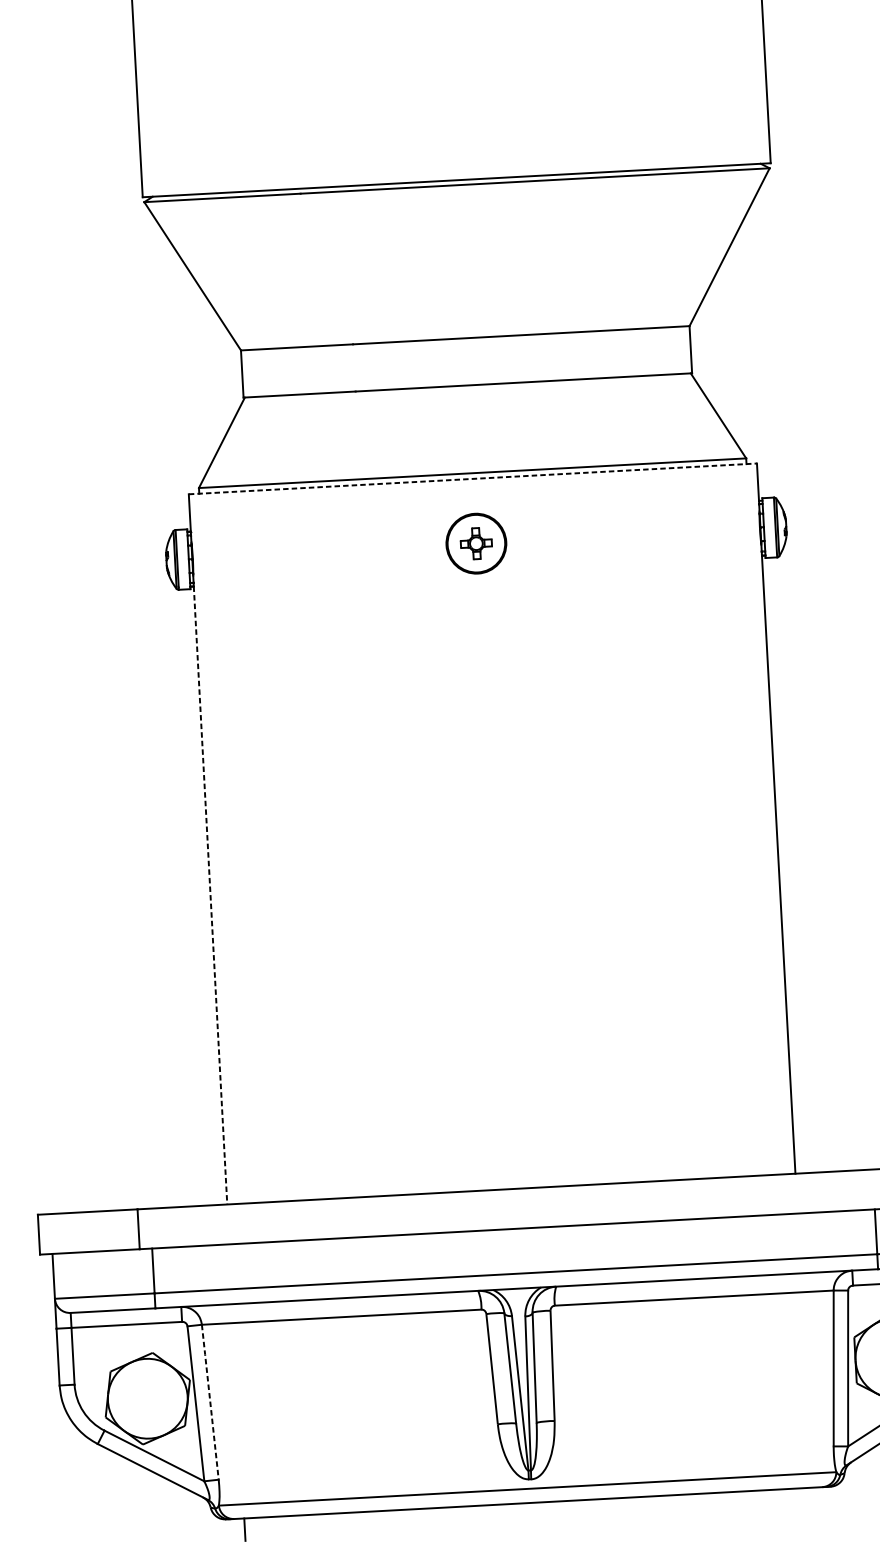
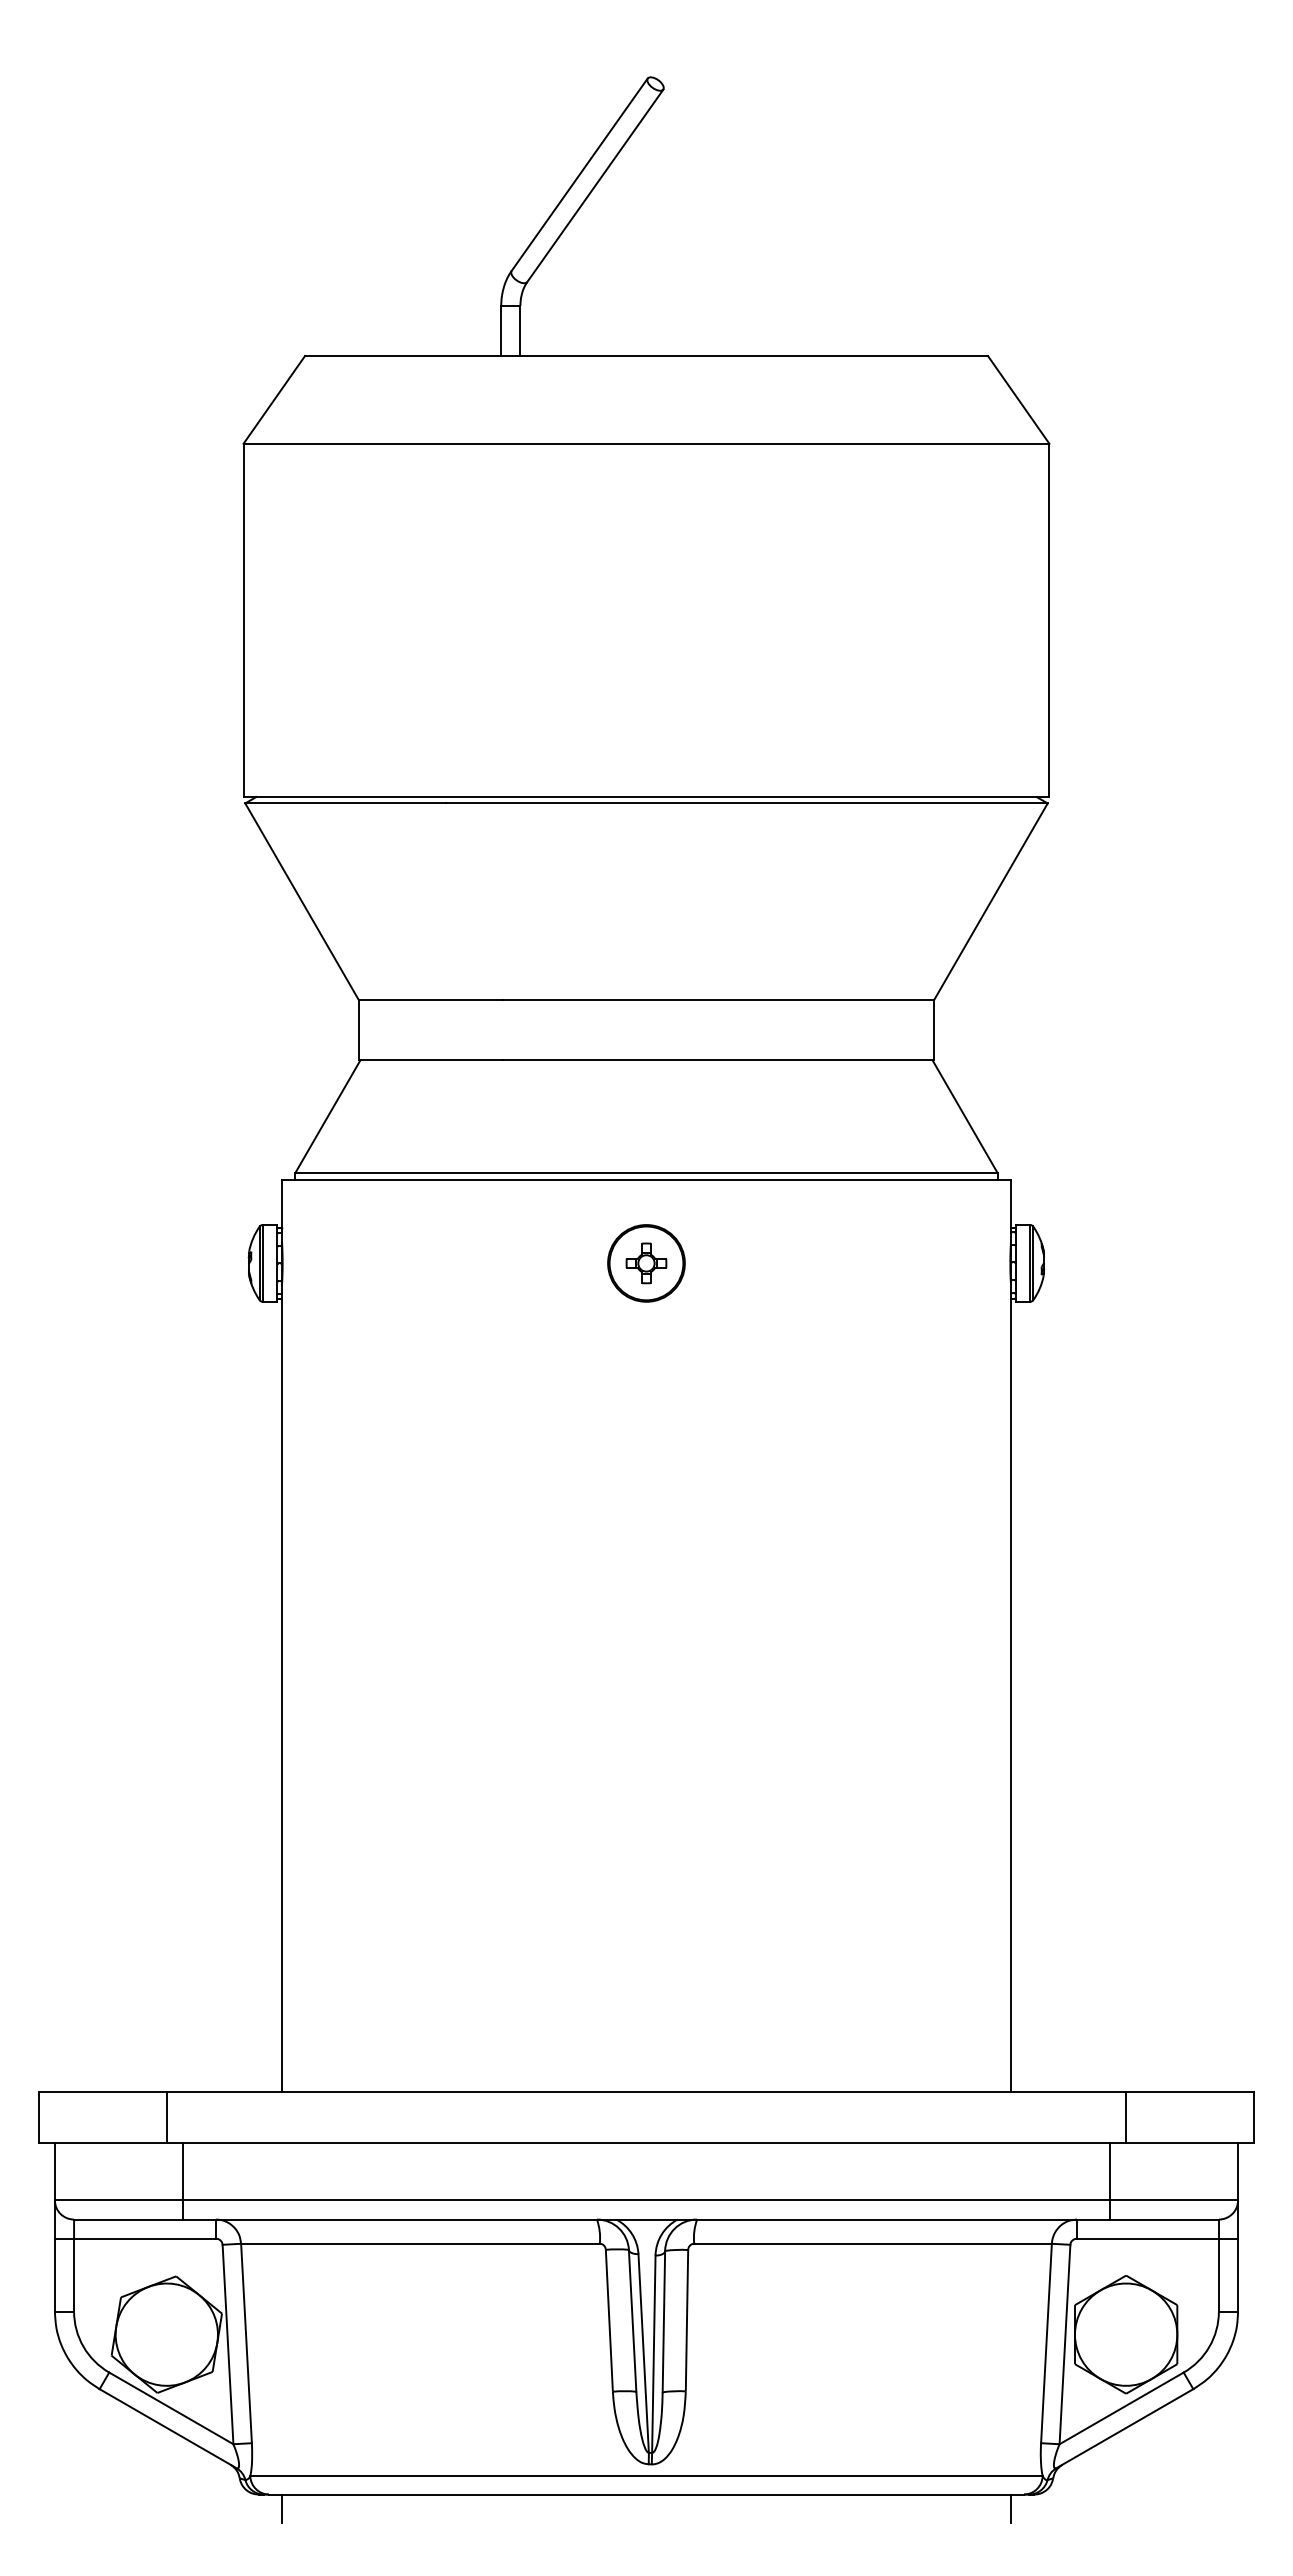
line: (472, 479) -> (646, 1180), dashed -> solid
line: (210, 895) -> (281, 1695), dashed -> solid
line: (210, 1401) -> (246, 2342), dashed -> solid
line: (813, 1498) -> (1011, 2508), added

